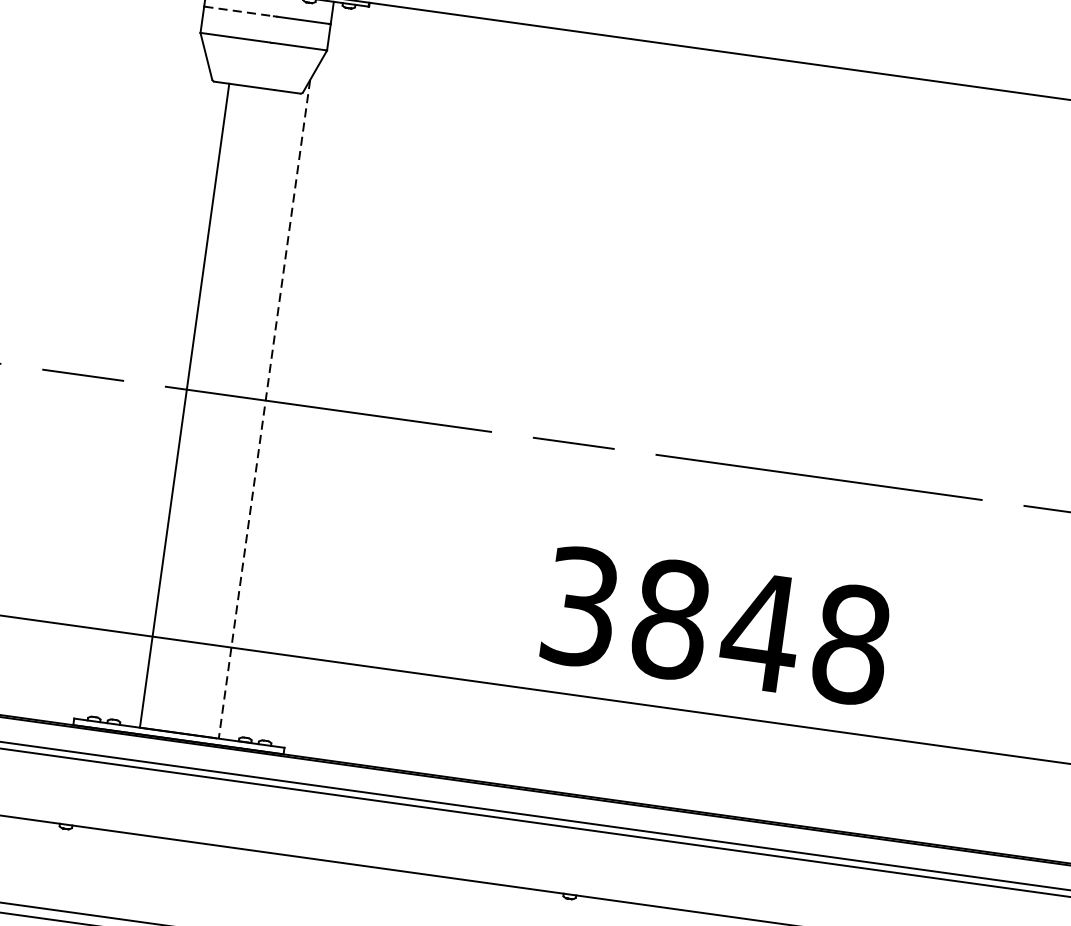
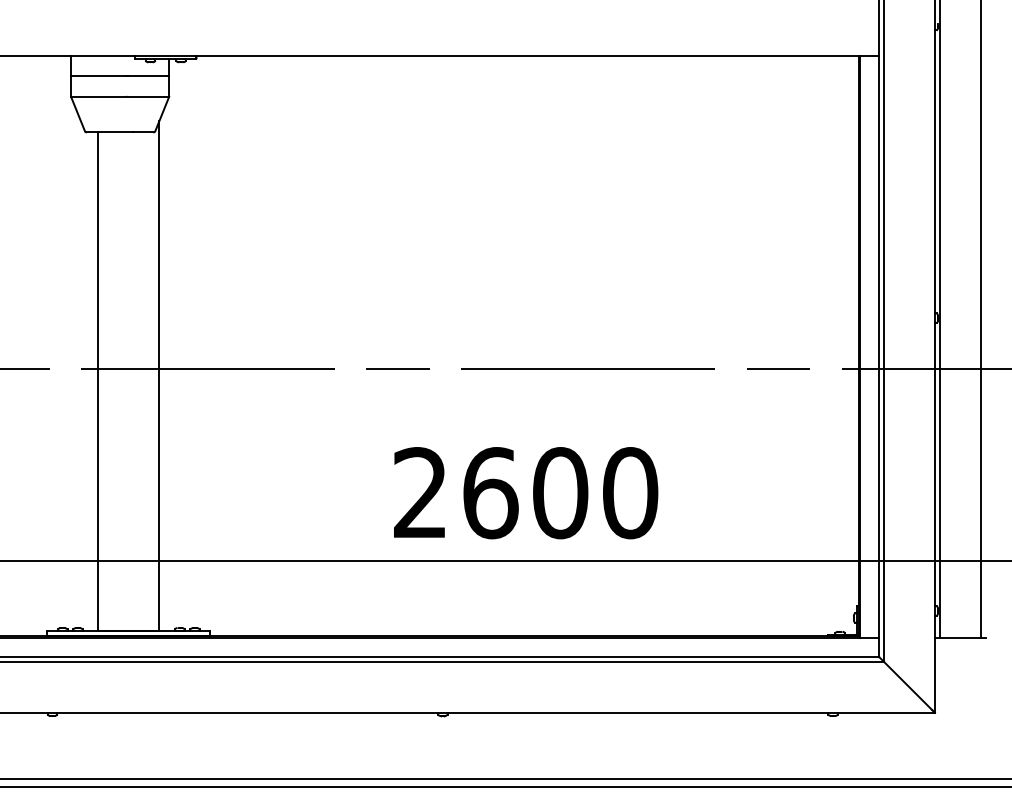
line: (239, 11) -> (98, 76), dashed -> solid
line: (264, 409) -> (159, 376), dashed -> solid
text: (717, 626) -> (526, 493), 3848 -> 2600

